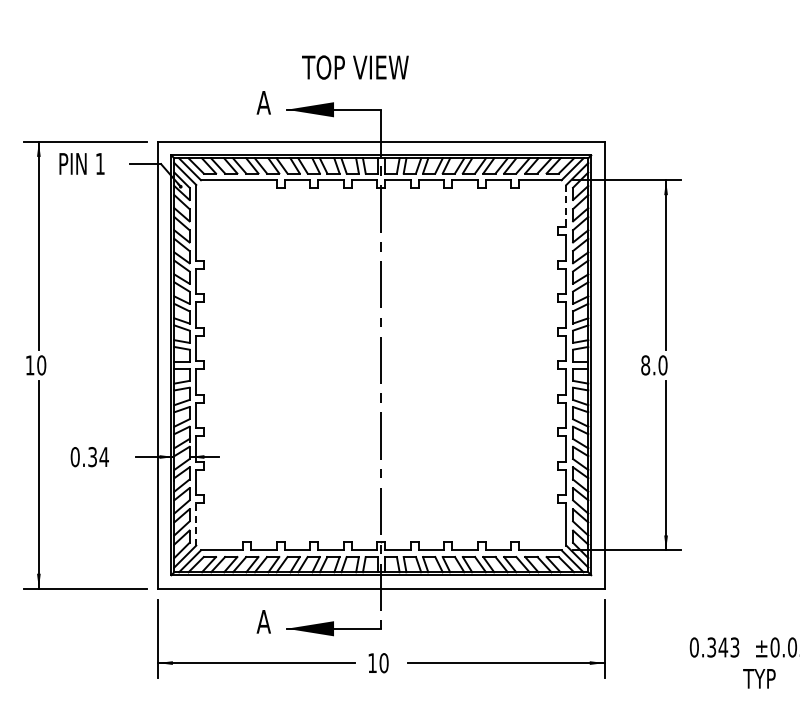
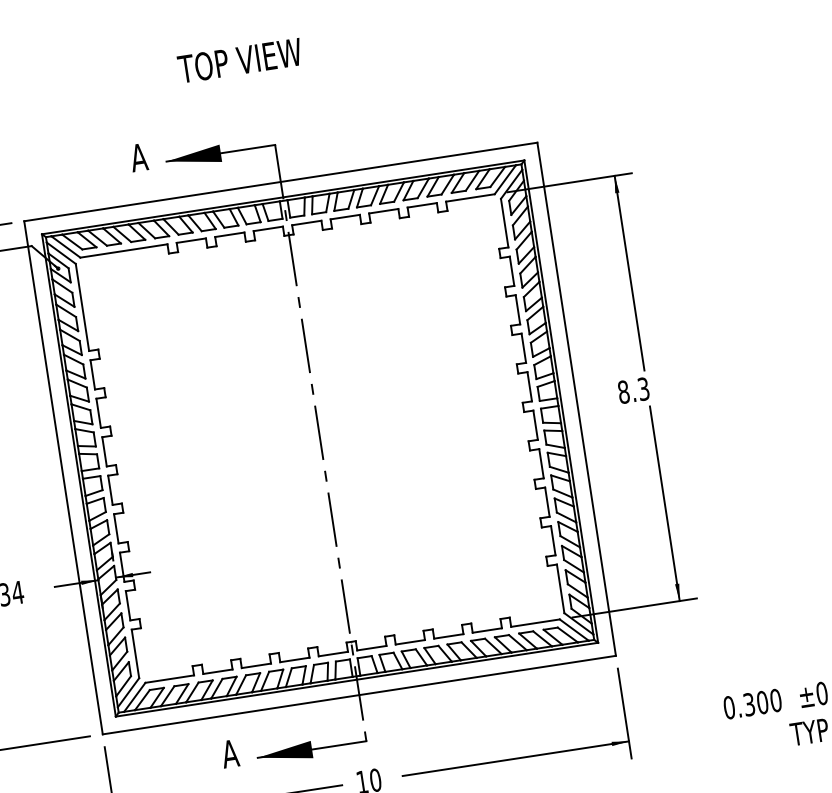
text: (355, 67) -> (240, 60), moved
line: (566, 206) -> (504, 223), dashed -> solid
text: (662, 365) -> (643, 389), 8.0 -> 8.3
line: (196, 523) -> (135, 652), dashed -> solid
text: (728, 647) -> (768, 701), 0.343 -> 0.300

